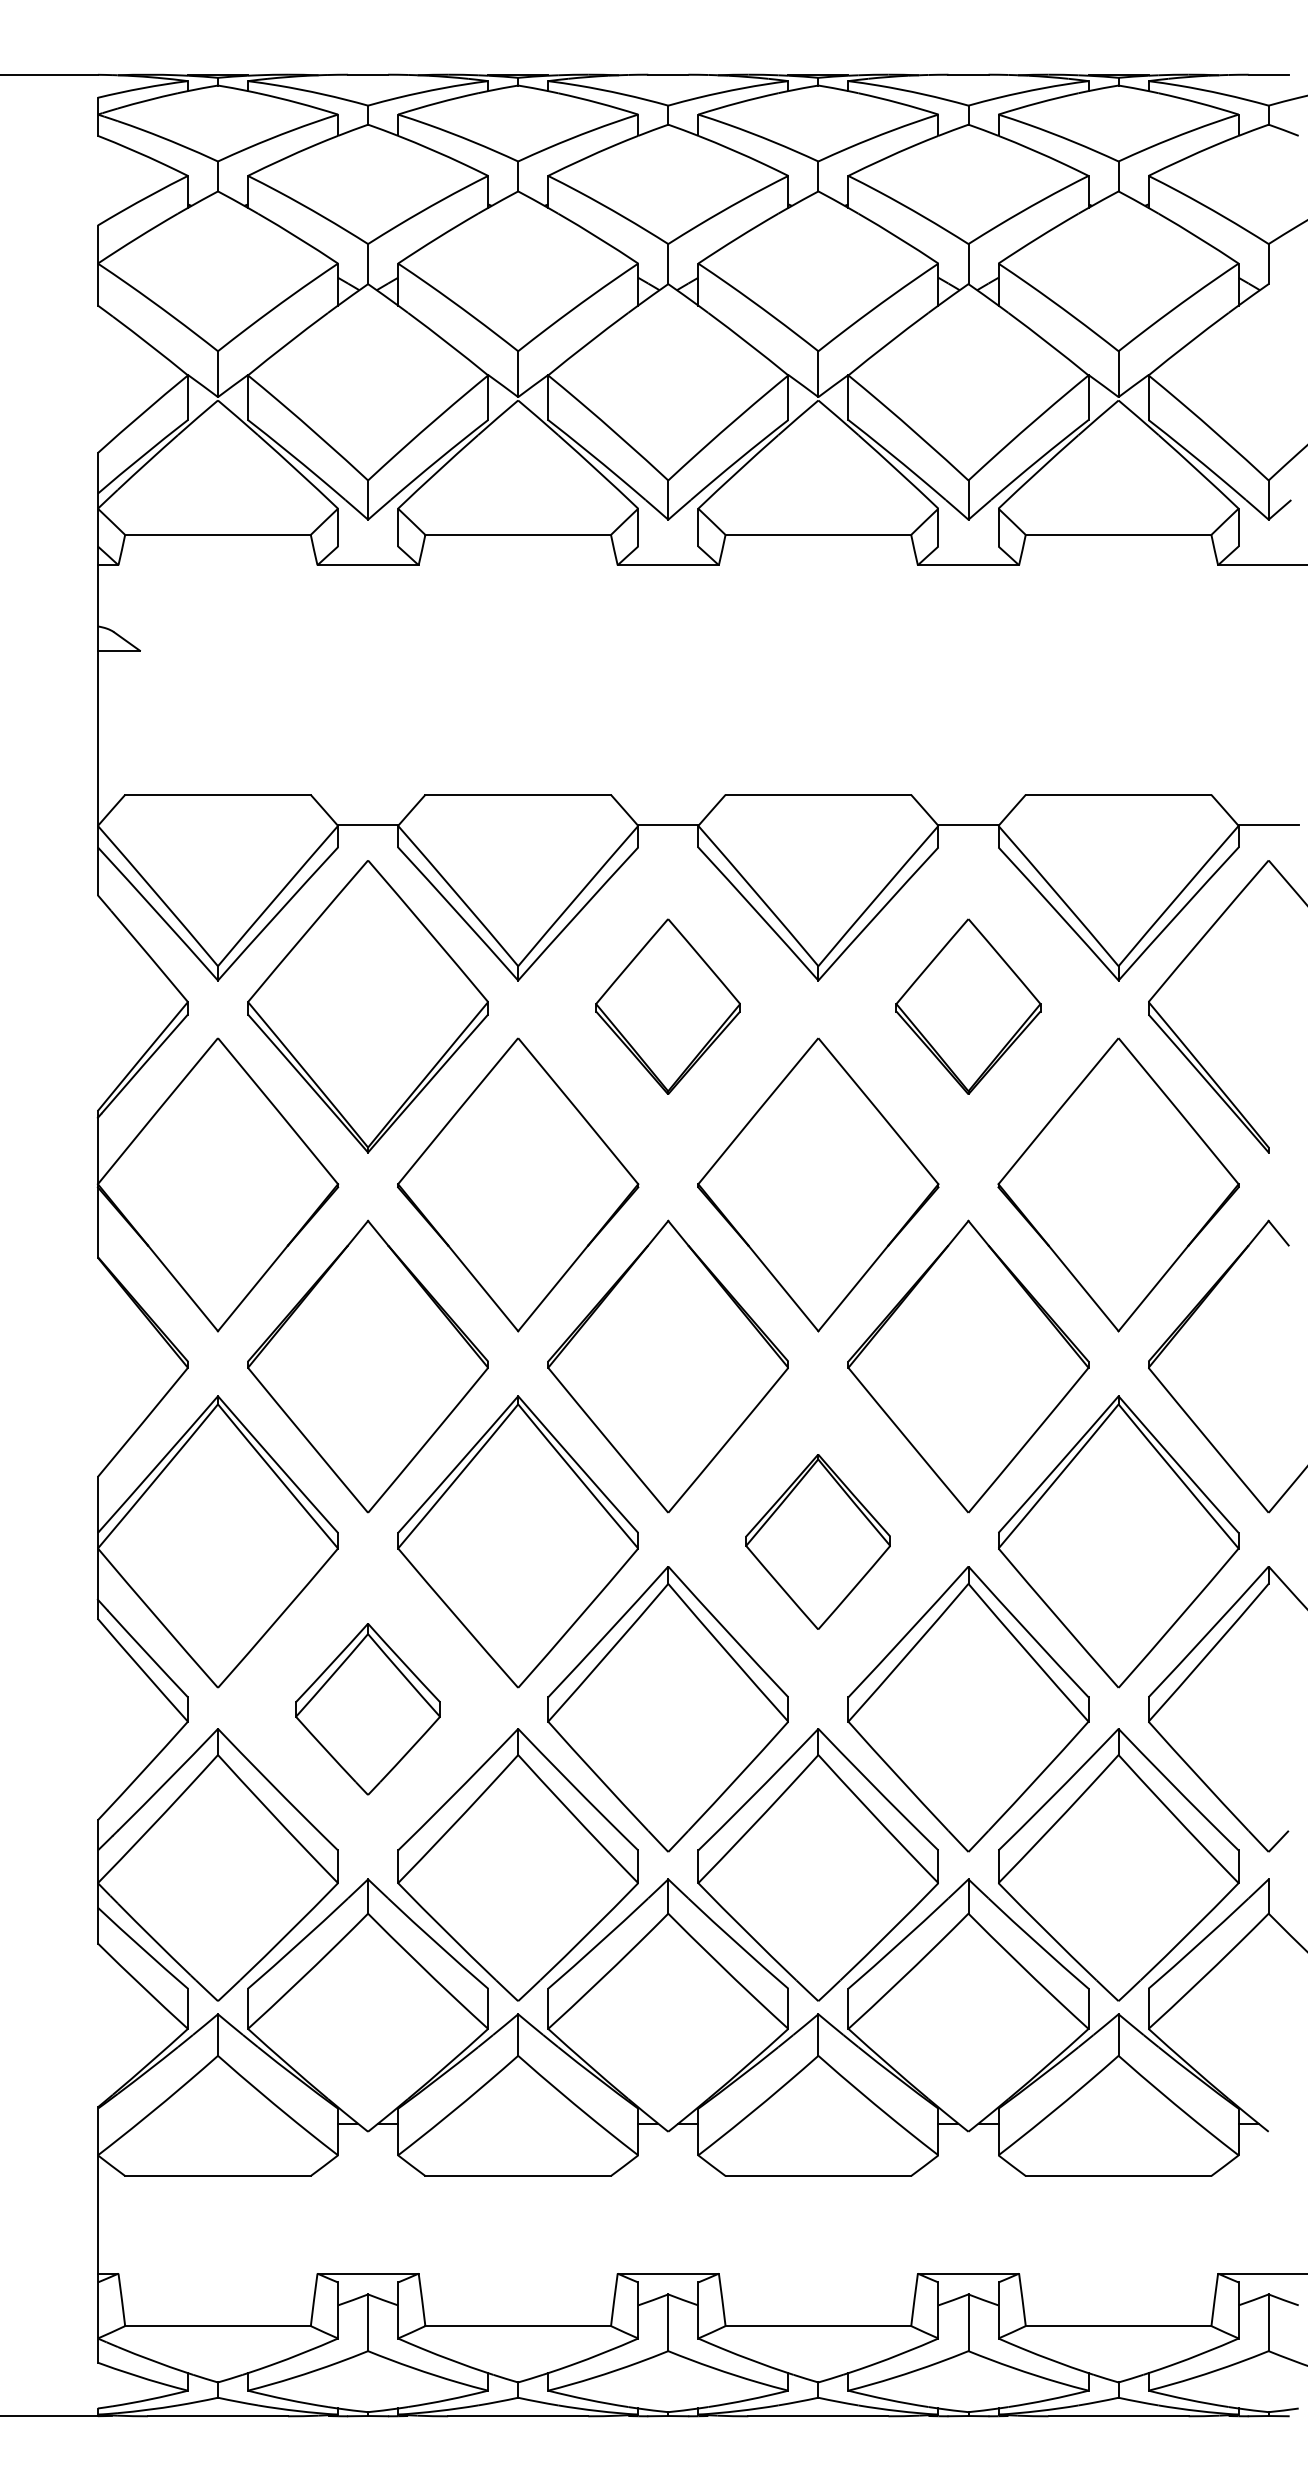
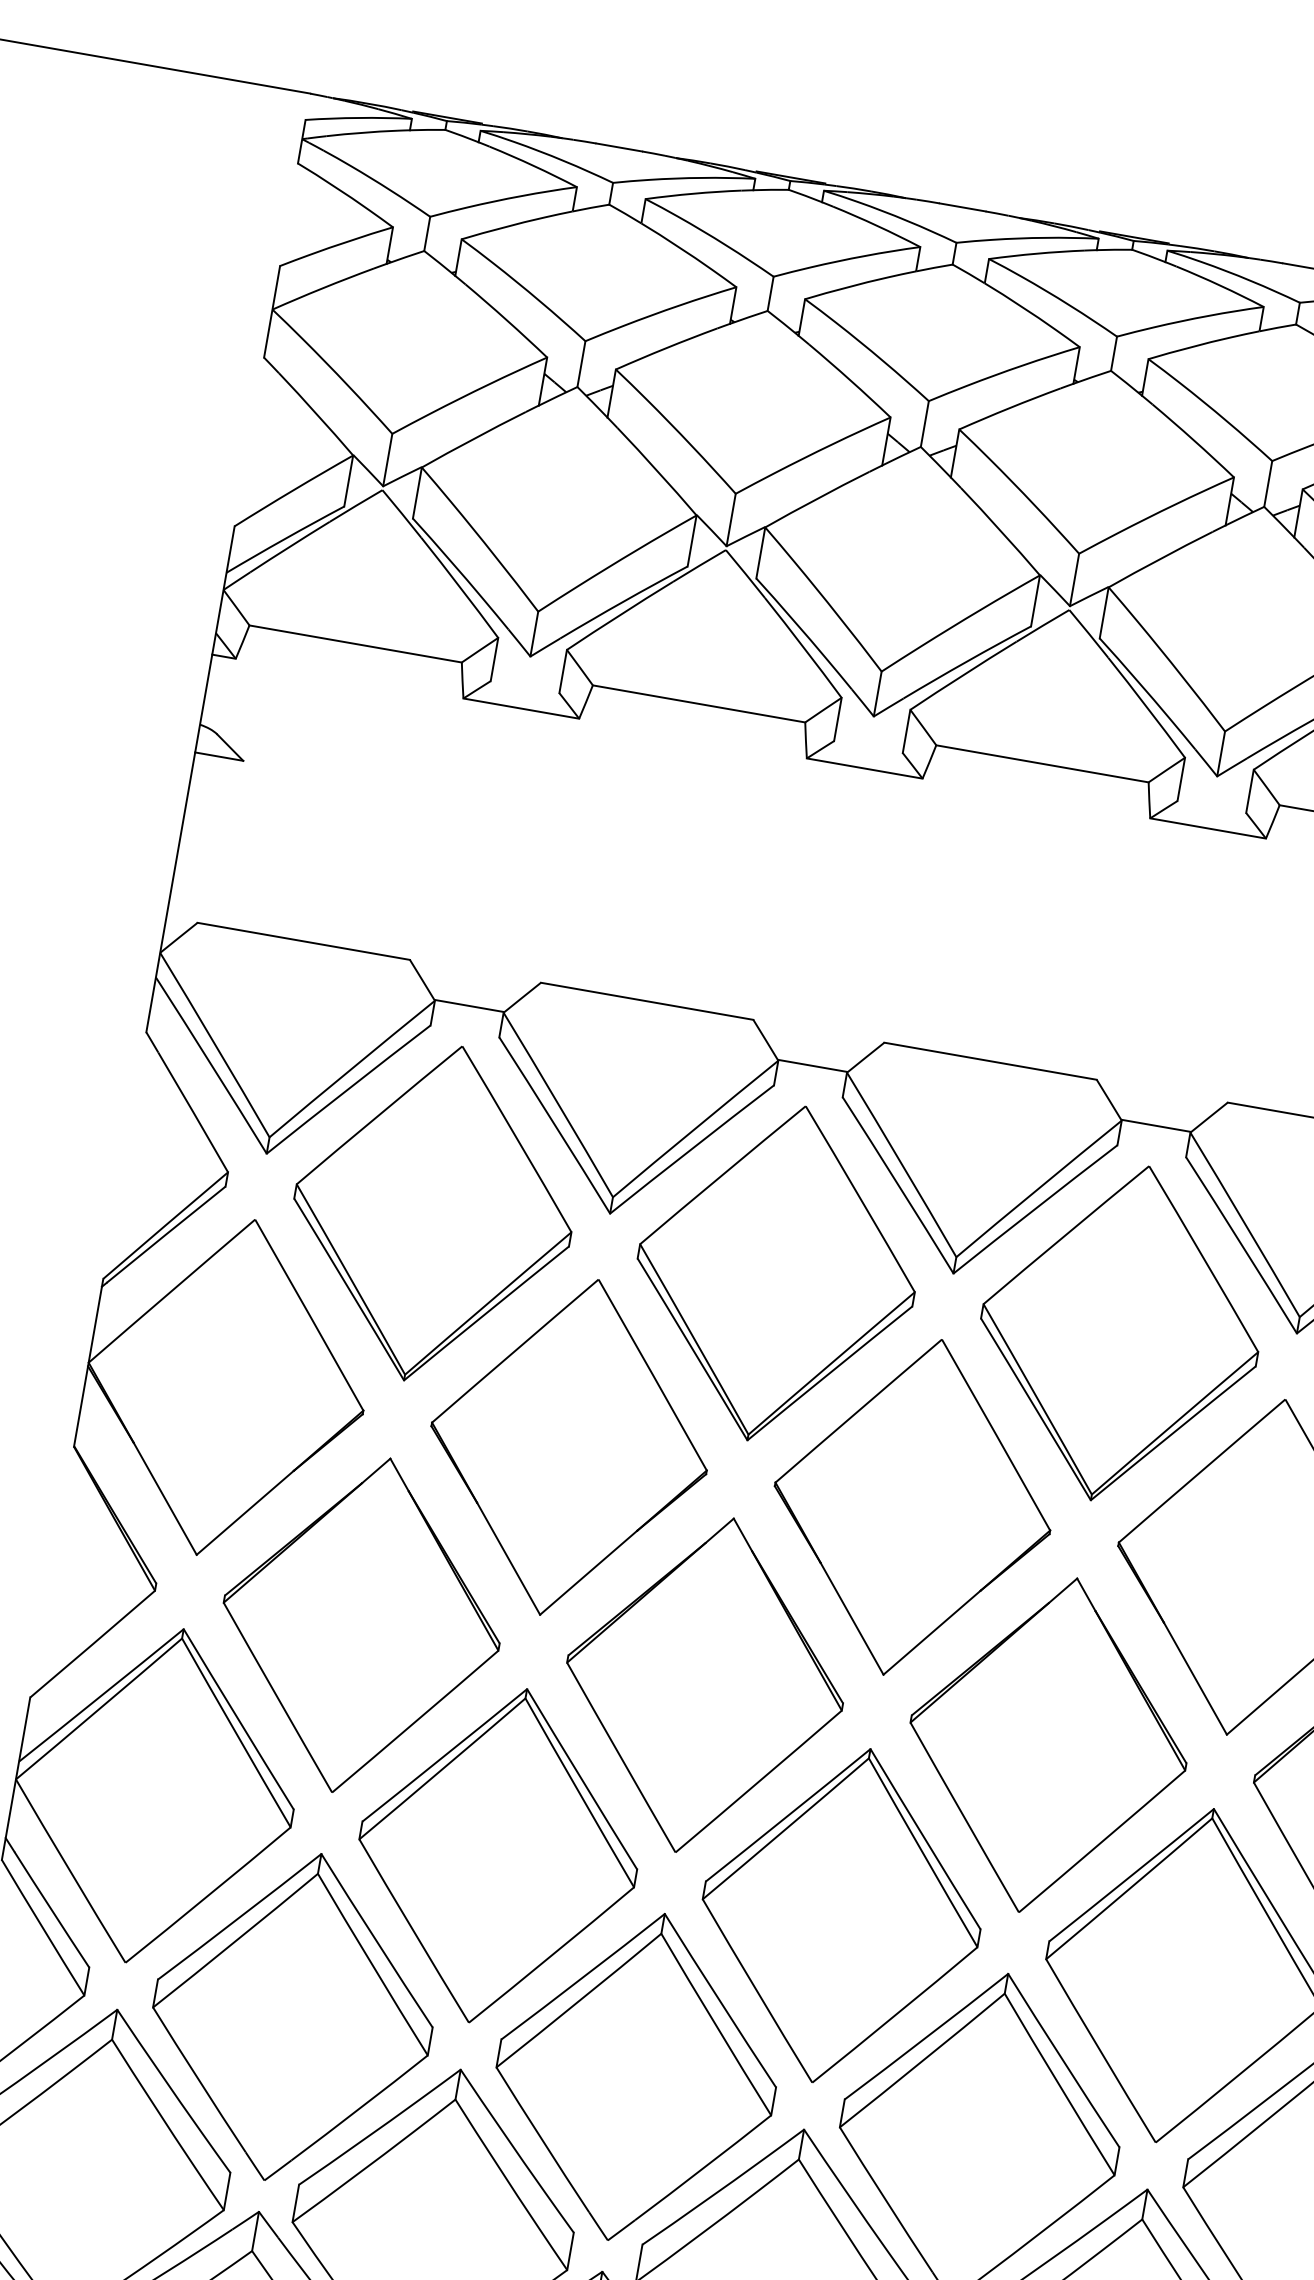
part: (667, 1006) -> (775, 1273), size x1.67
part: (968, 1006) -> (1120, 1333), size x1.67
part: (817, 1541) -> (840, 1915), size x1.67
part: (367, 1709) -> (292, 2017), size x1.67

